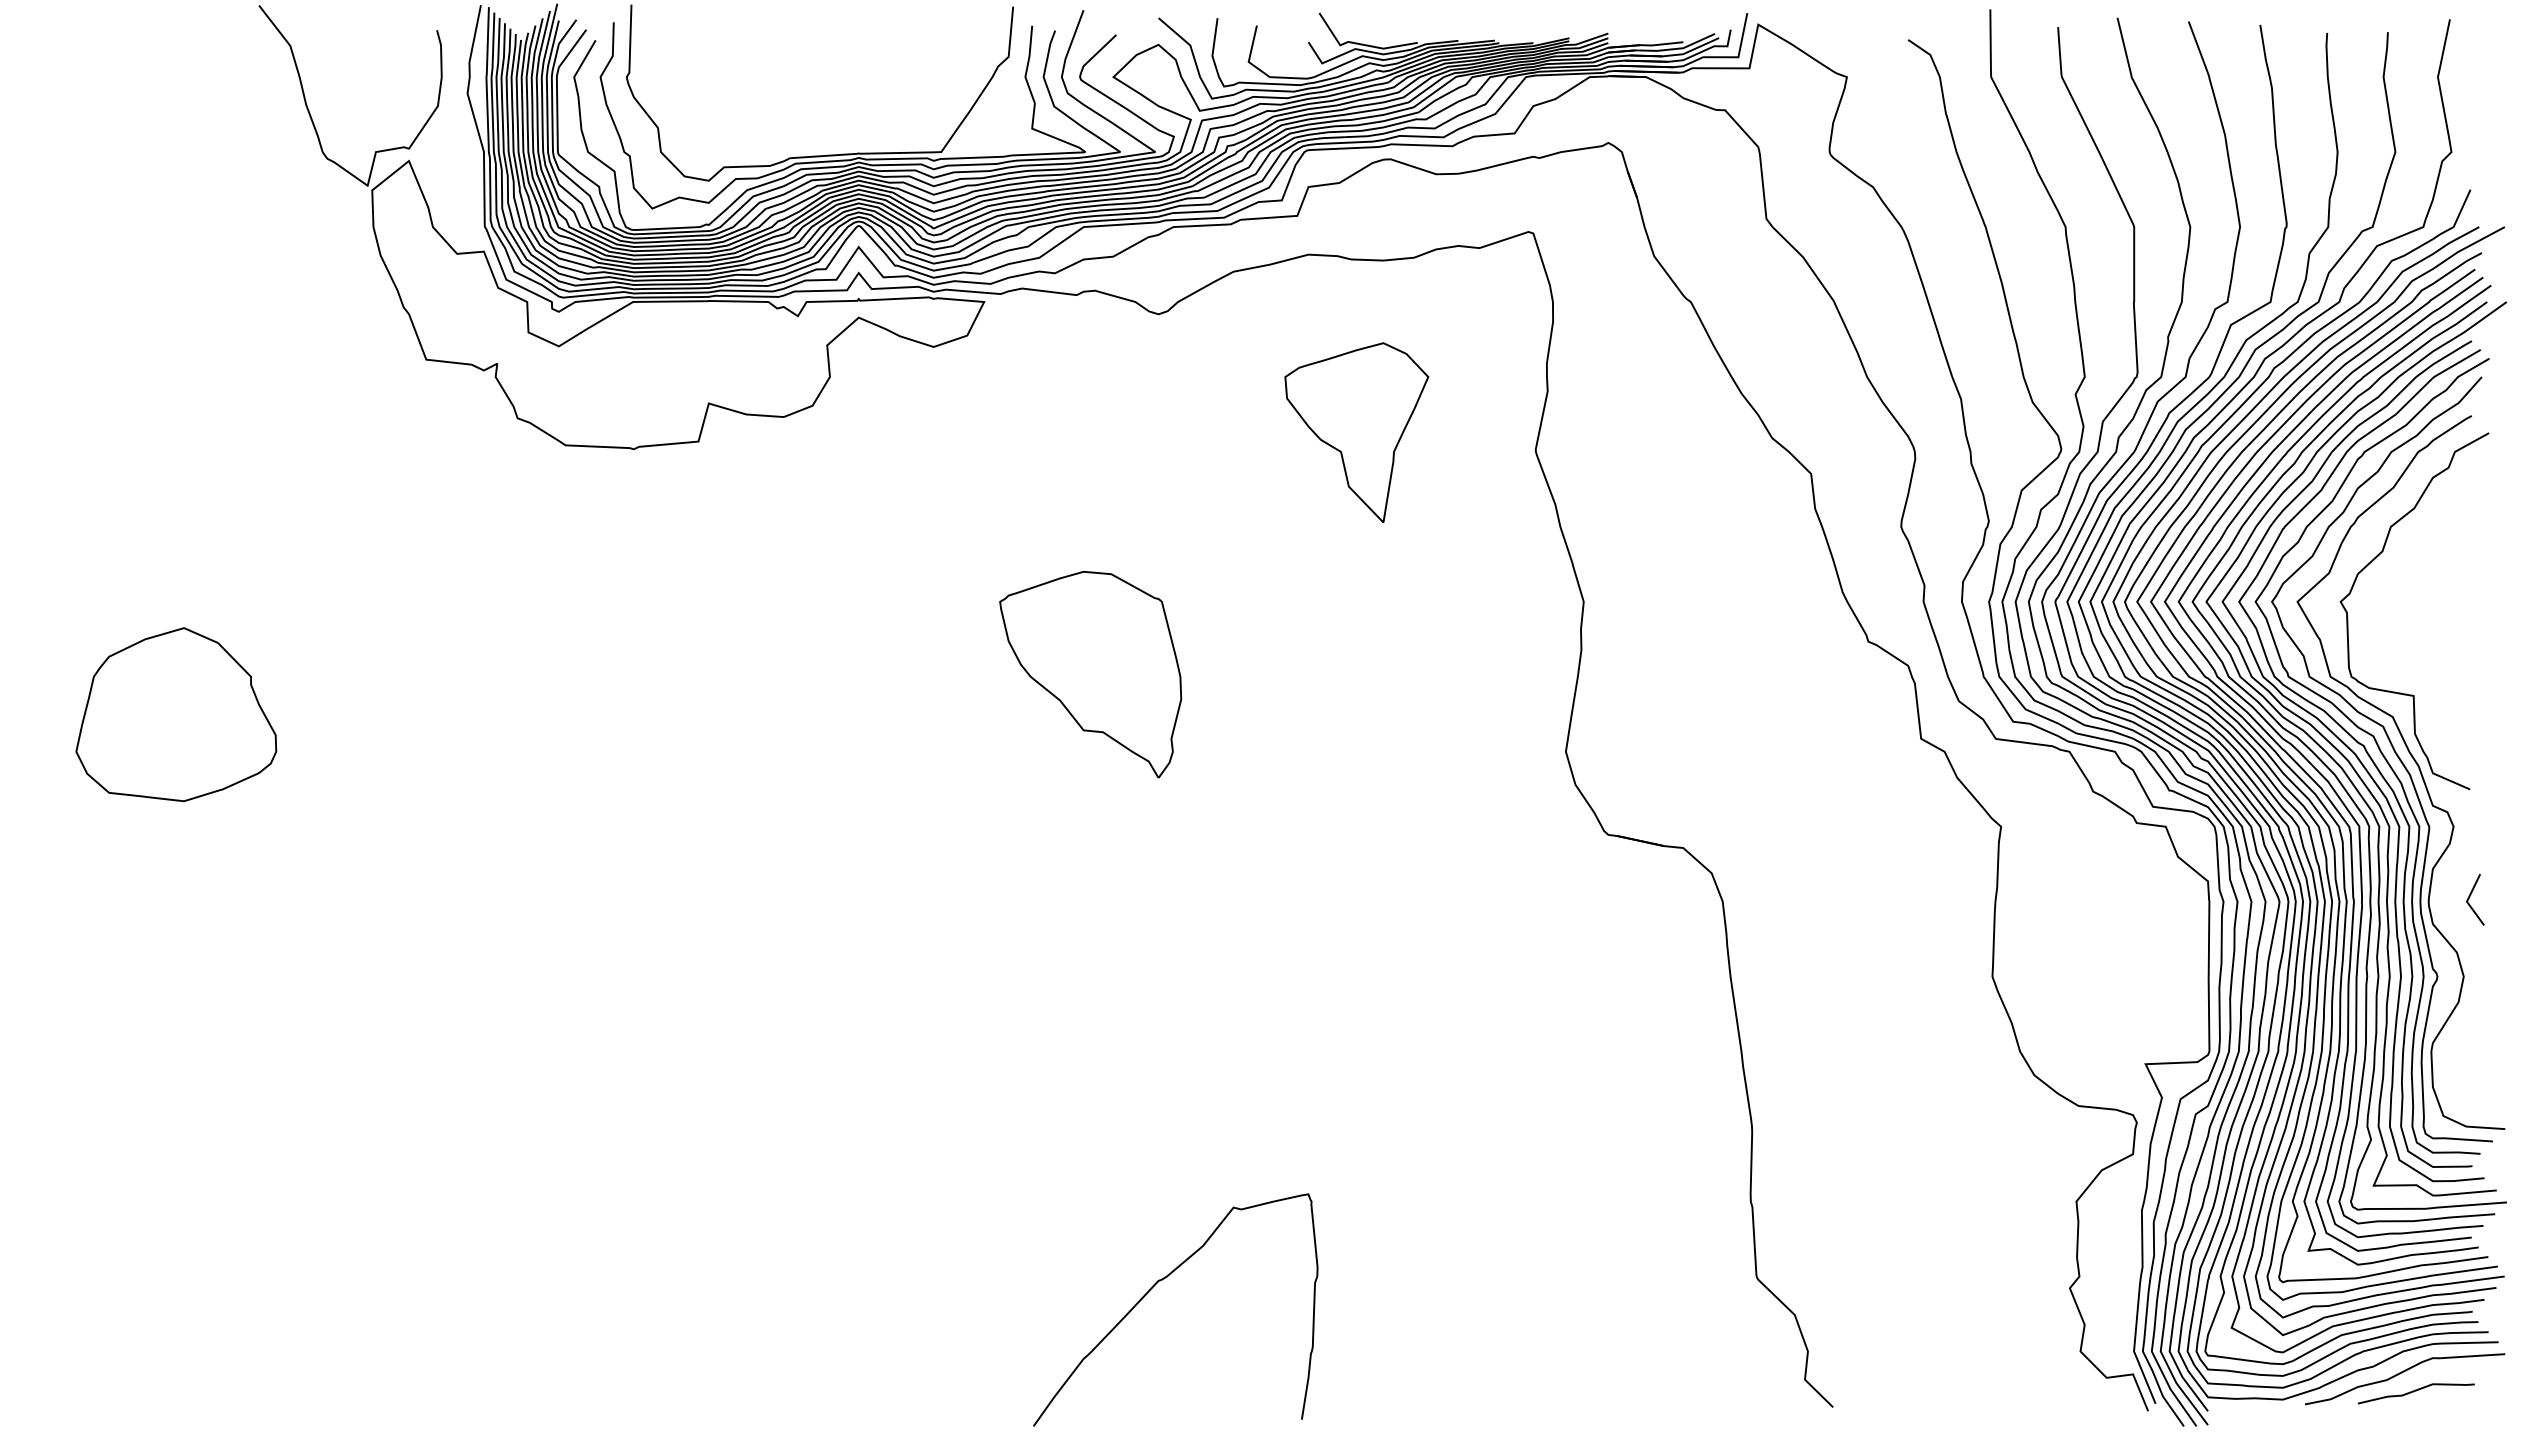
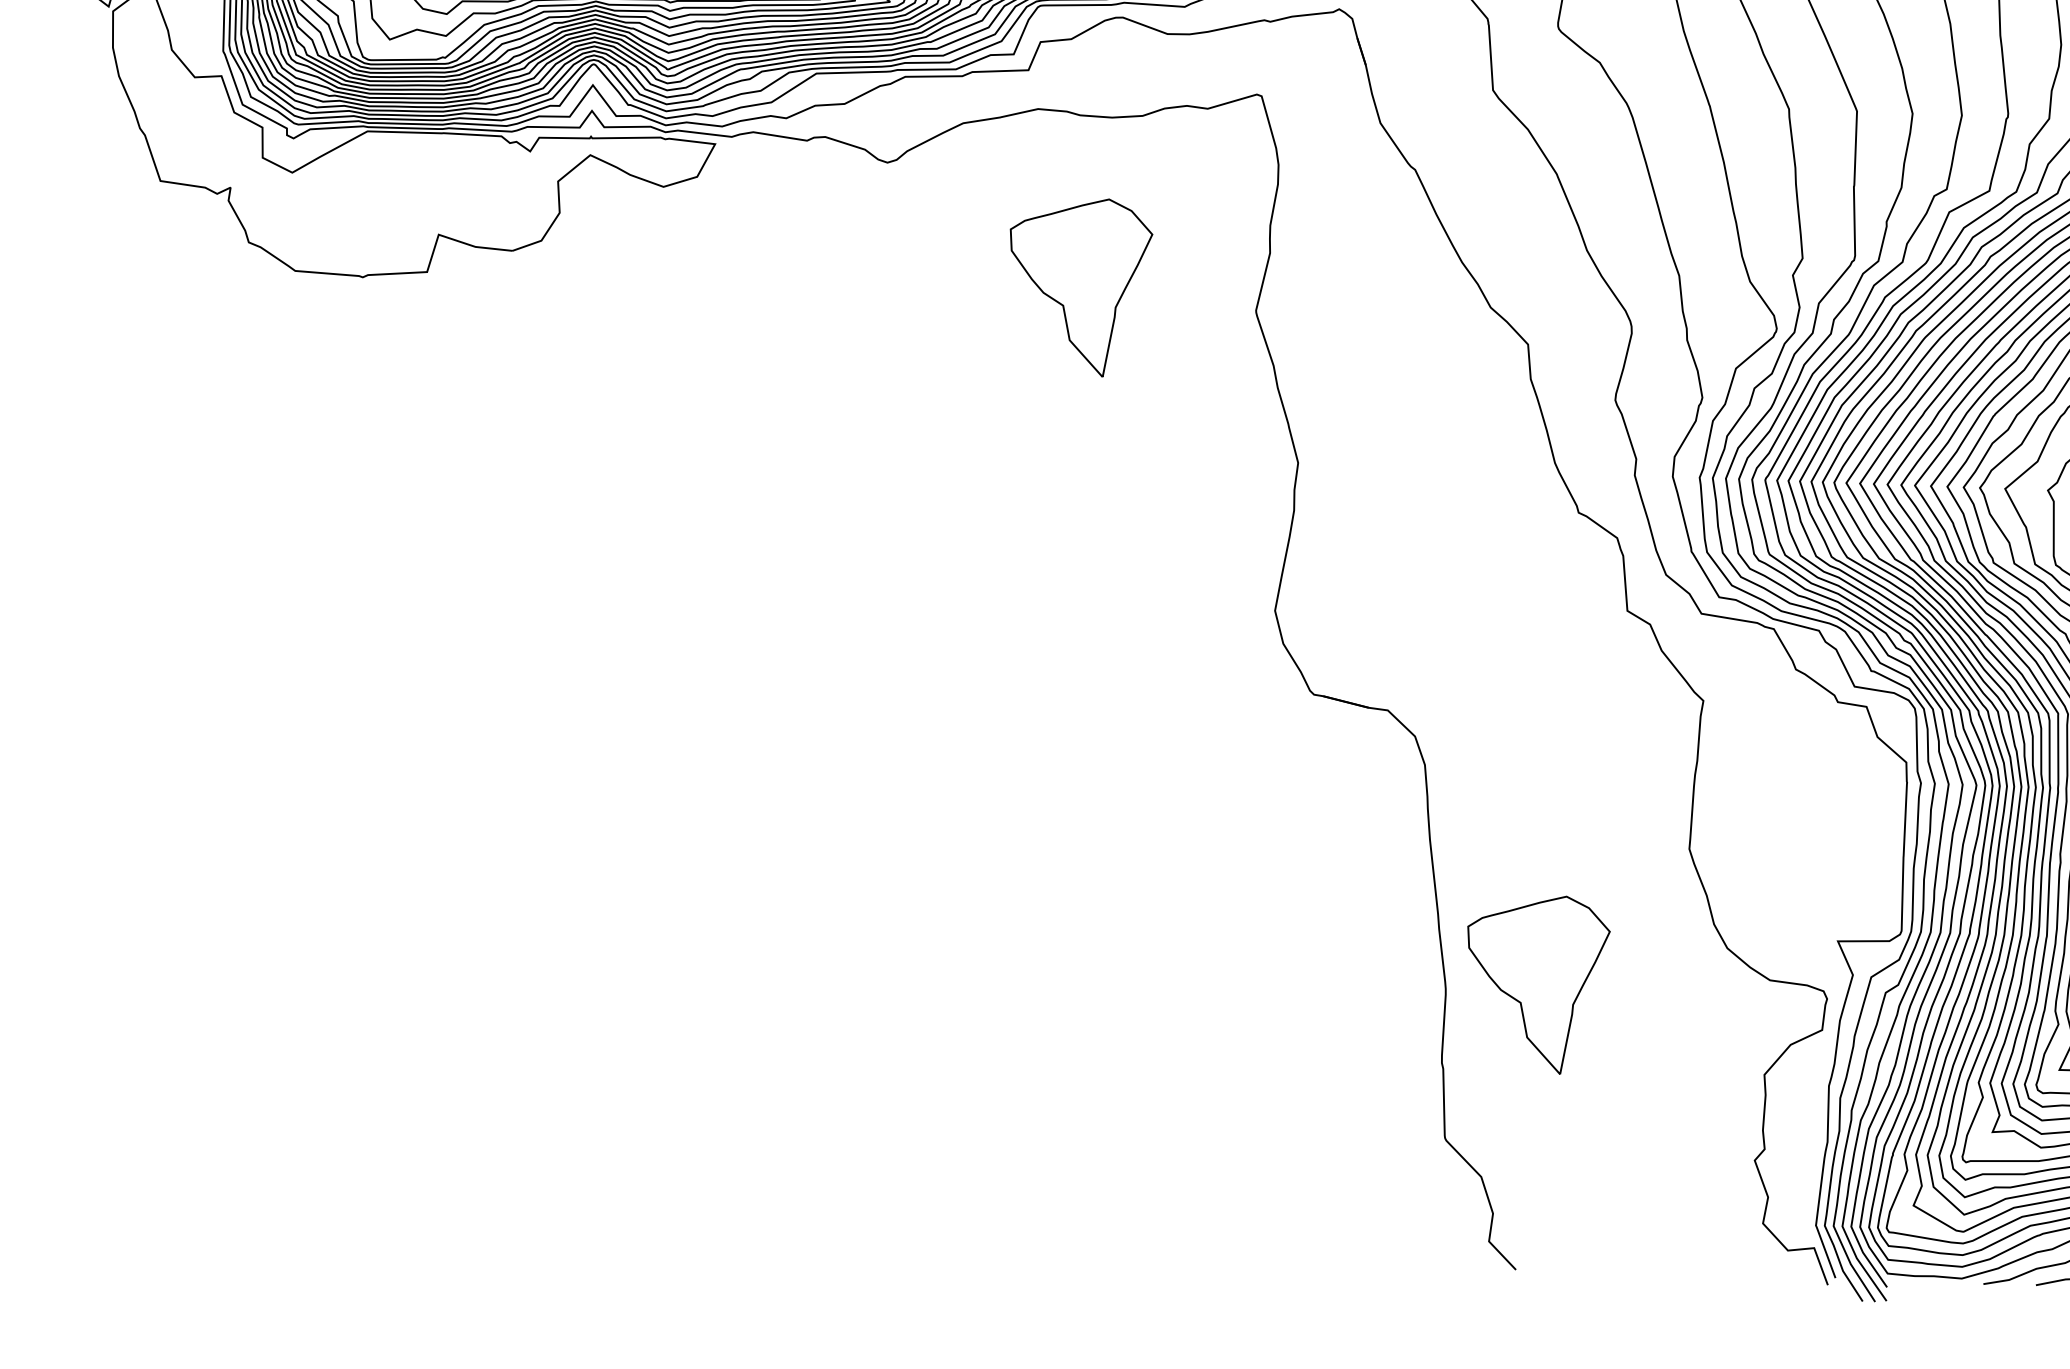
part: (1090, 674) -> (806, 517), removed
part: (1843, 1118) -> (1536, 984), added
curve: (1153, 1287) -> (847, 1126), removed

